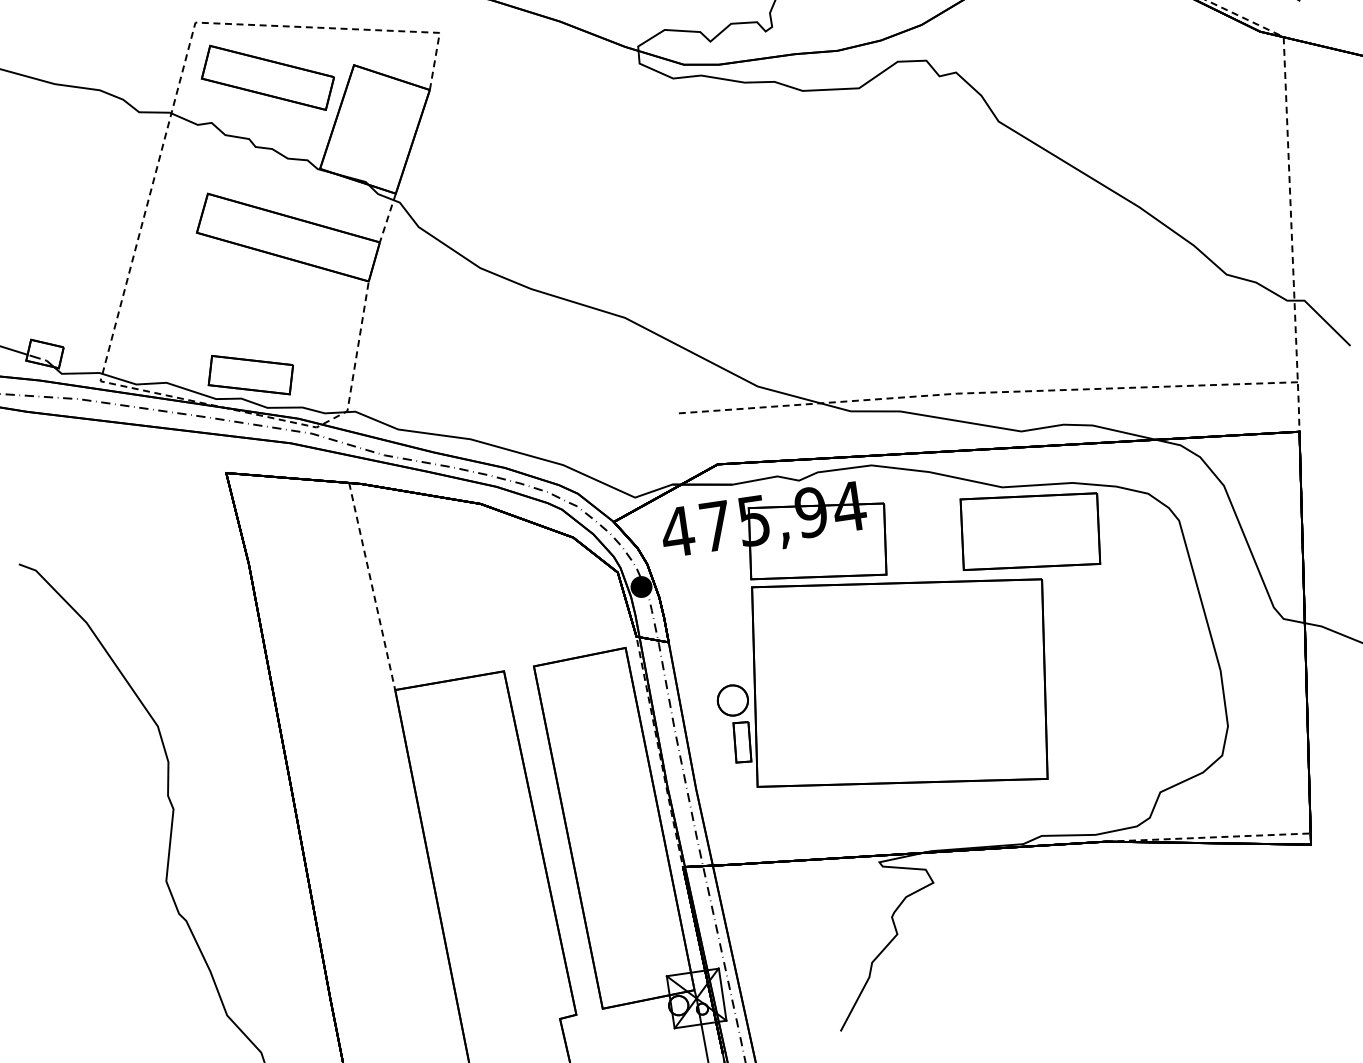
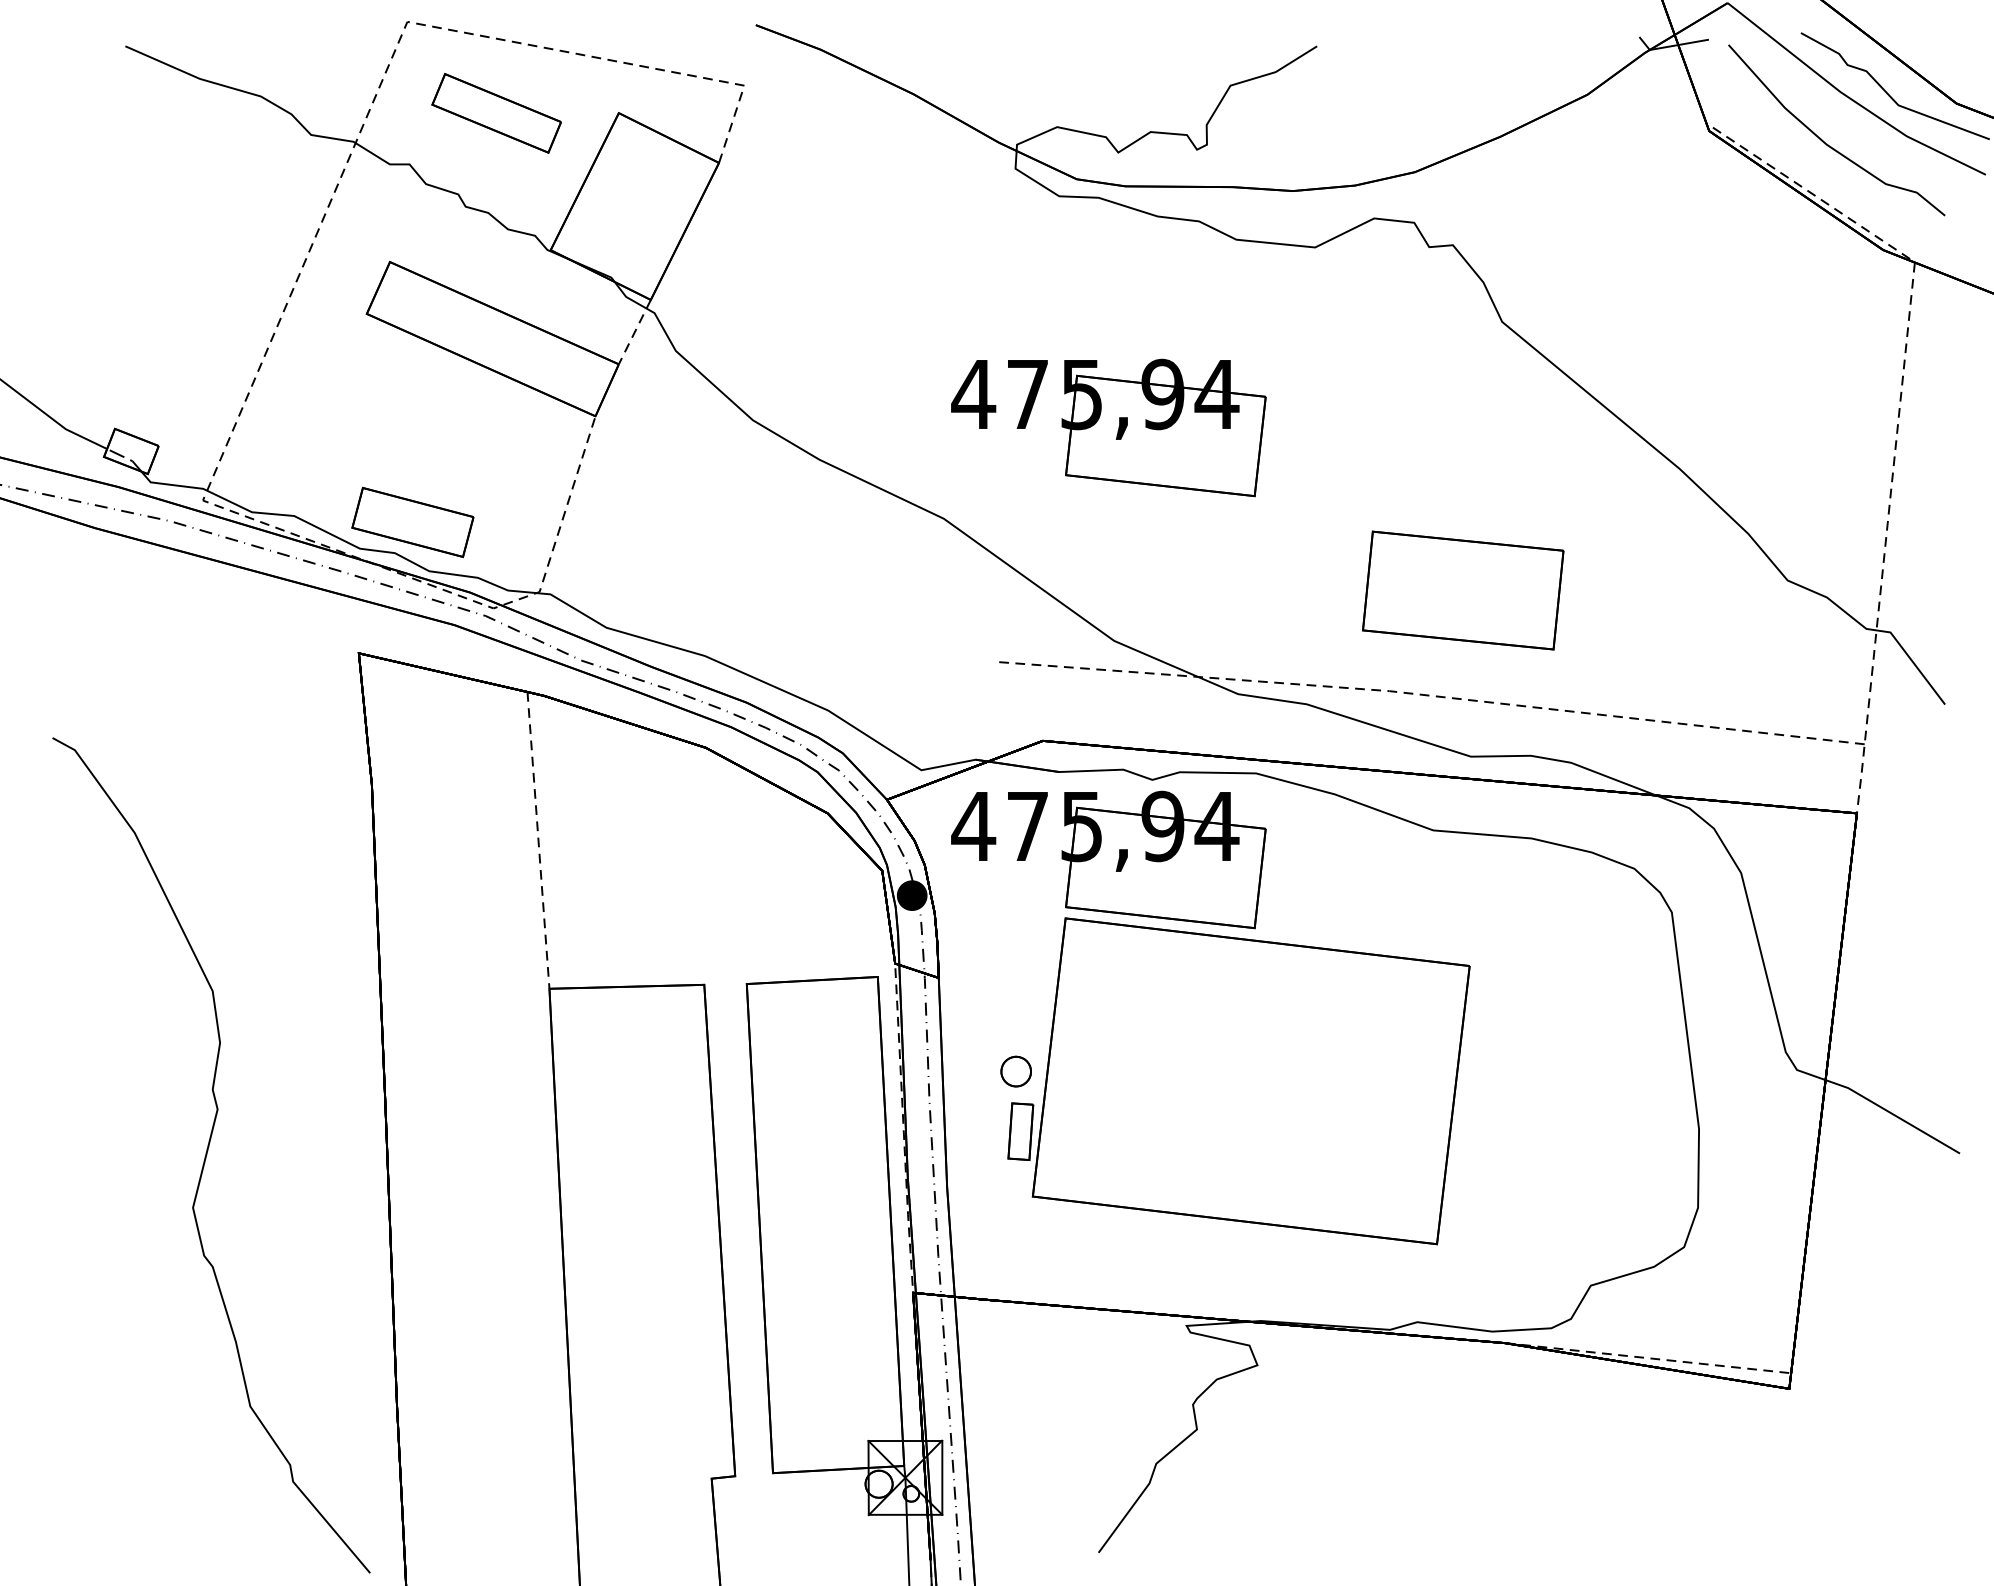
part: (267, 78) -> (496, 113), size x0.7
part: (731, 236) -> (1108, 427), added
part: (1030, 531) -> (1463, 590), moved
part: (733, 700) -> (1016, 1071), size x0.7

